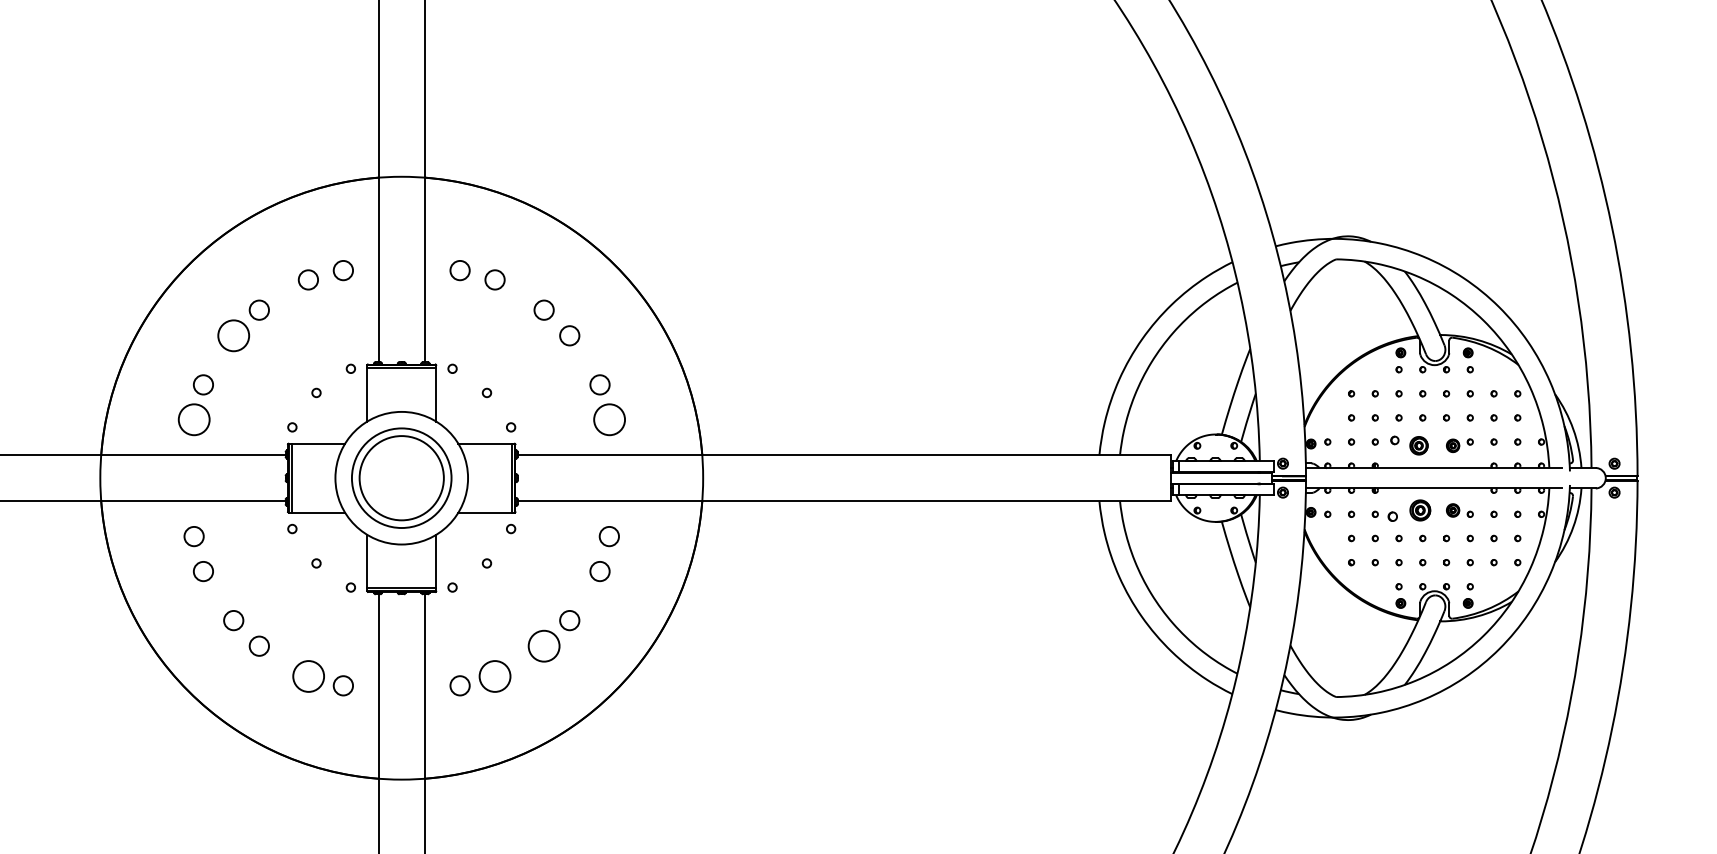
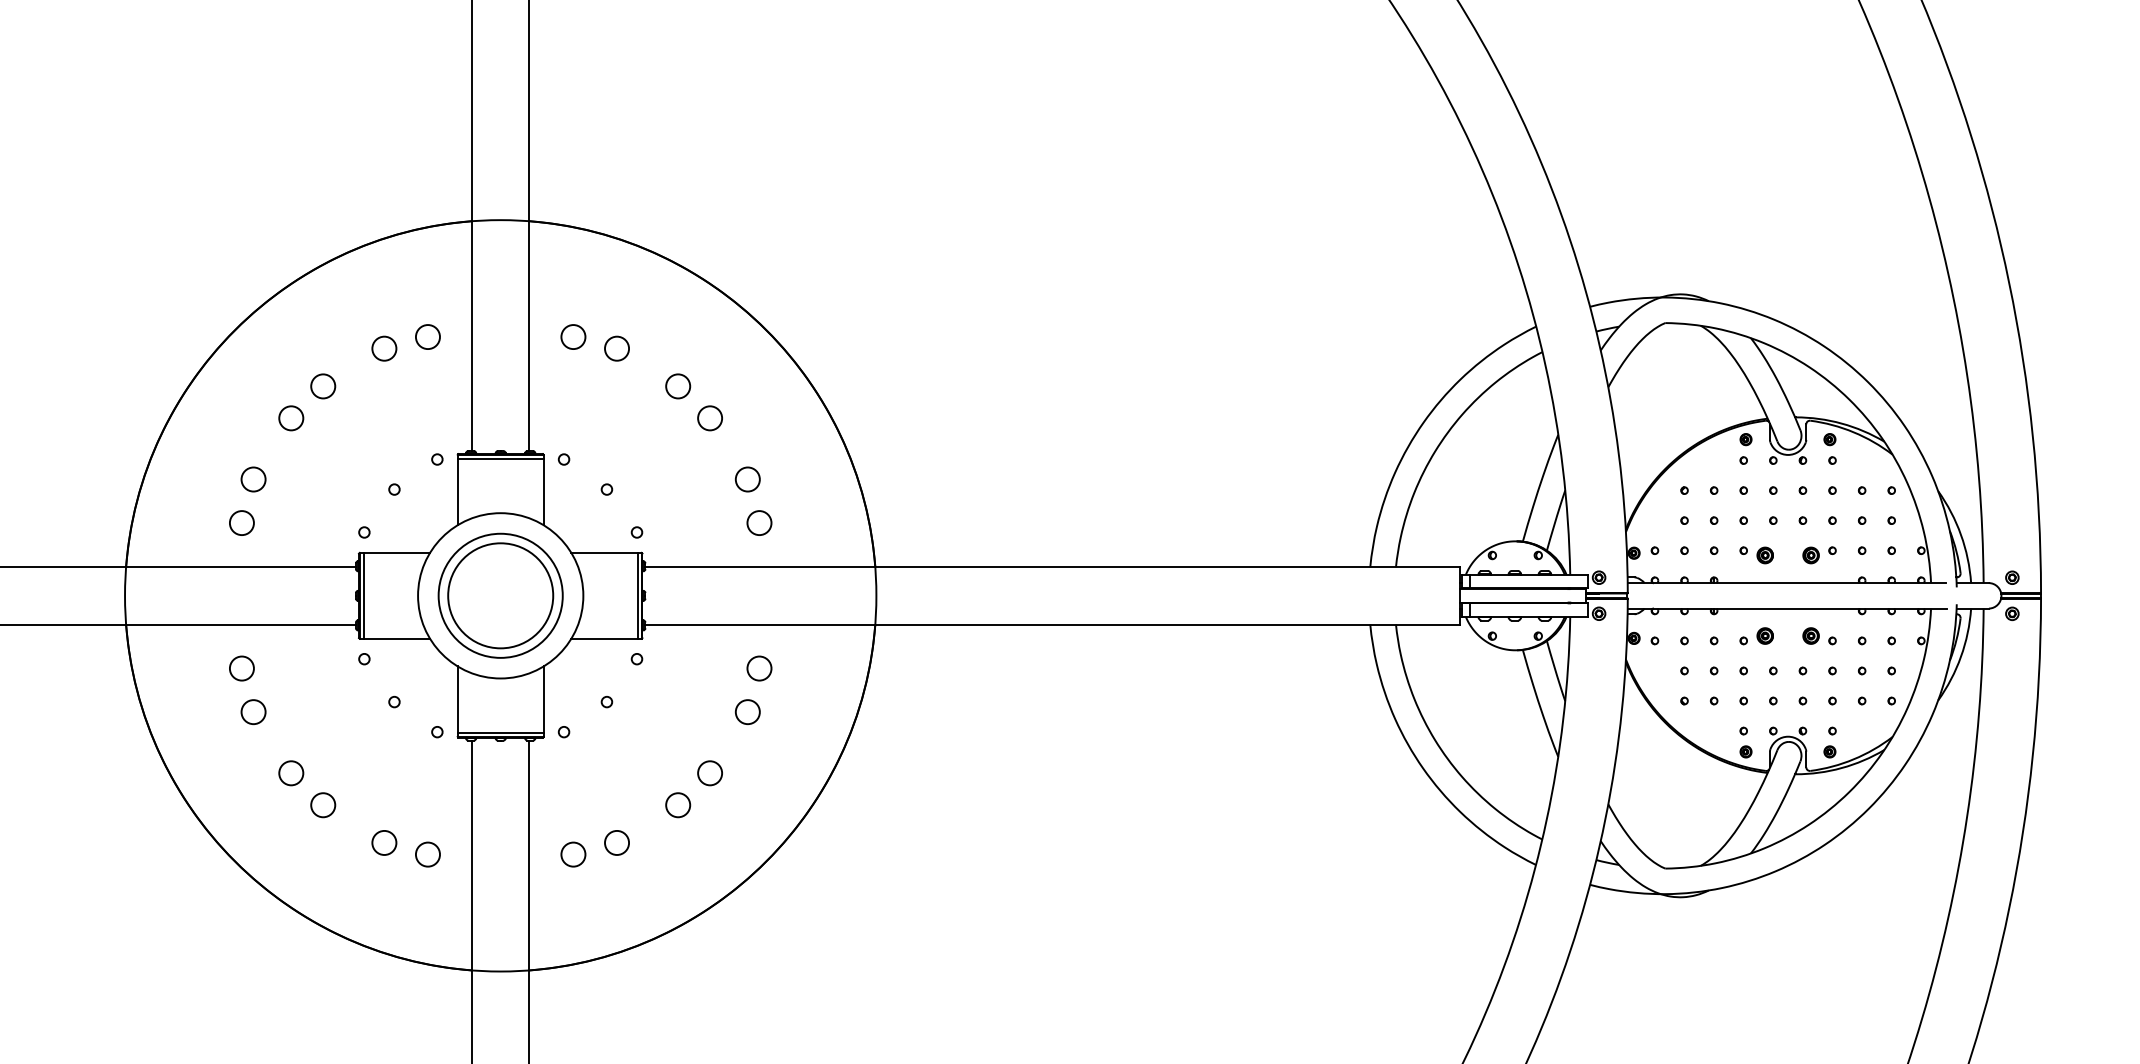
circle: (233, 335) -> (291, 417), size x0.62
circle: (193, 419) -> (241, 522), size x0.62
circle: (608, 419) -> (758, 522), size x0.62
part: (1409, 445) -> (1756, 555), size x0.71
part: (1409, 510) -> (1756, 636), size x0.62
circle: (543, 645) -> (677, 804), size x0.62
circle: (307, 676) -> (383, 842), size x0.62
circle: (494, 676) -> (616, 842), size x0.62

